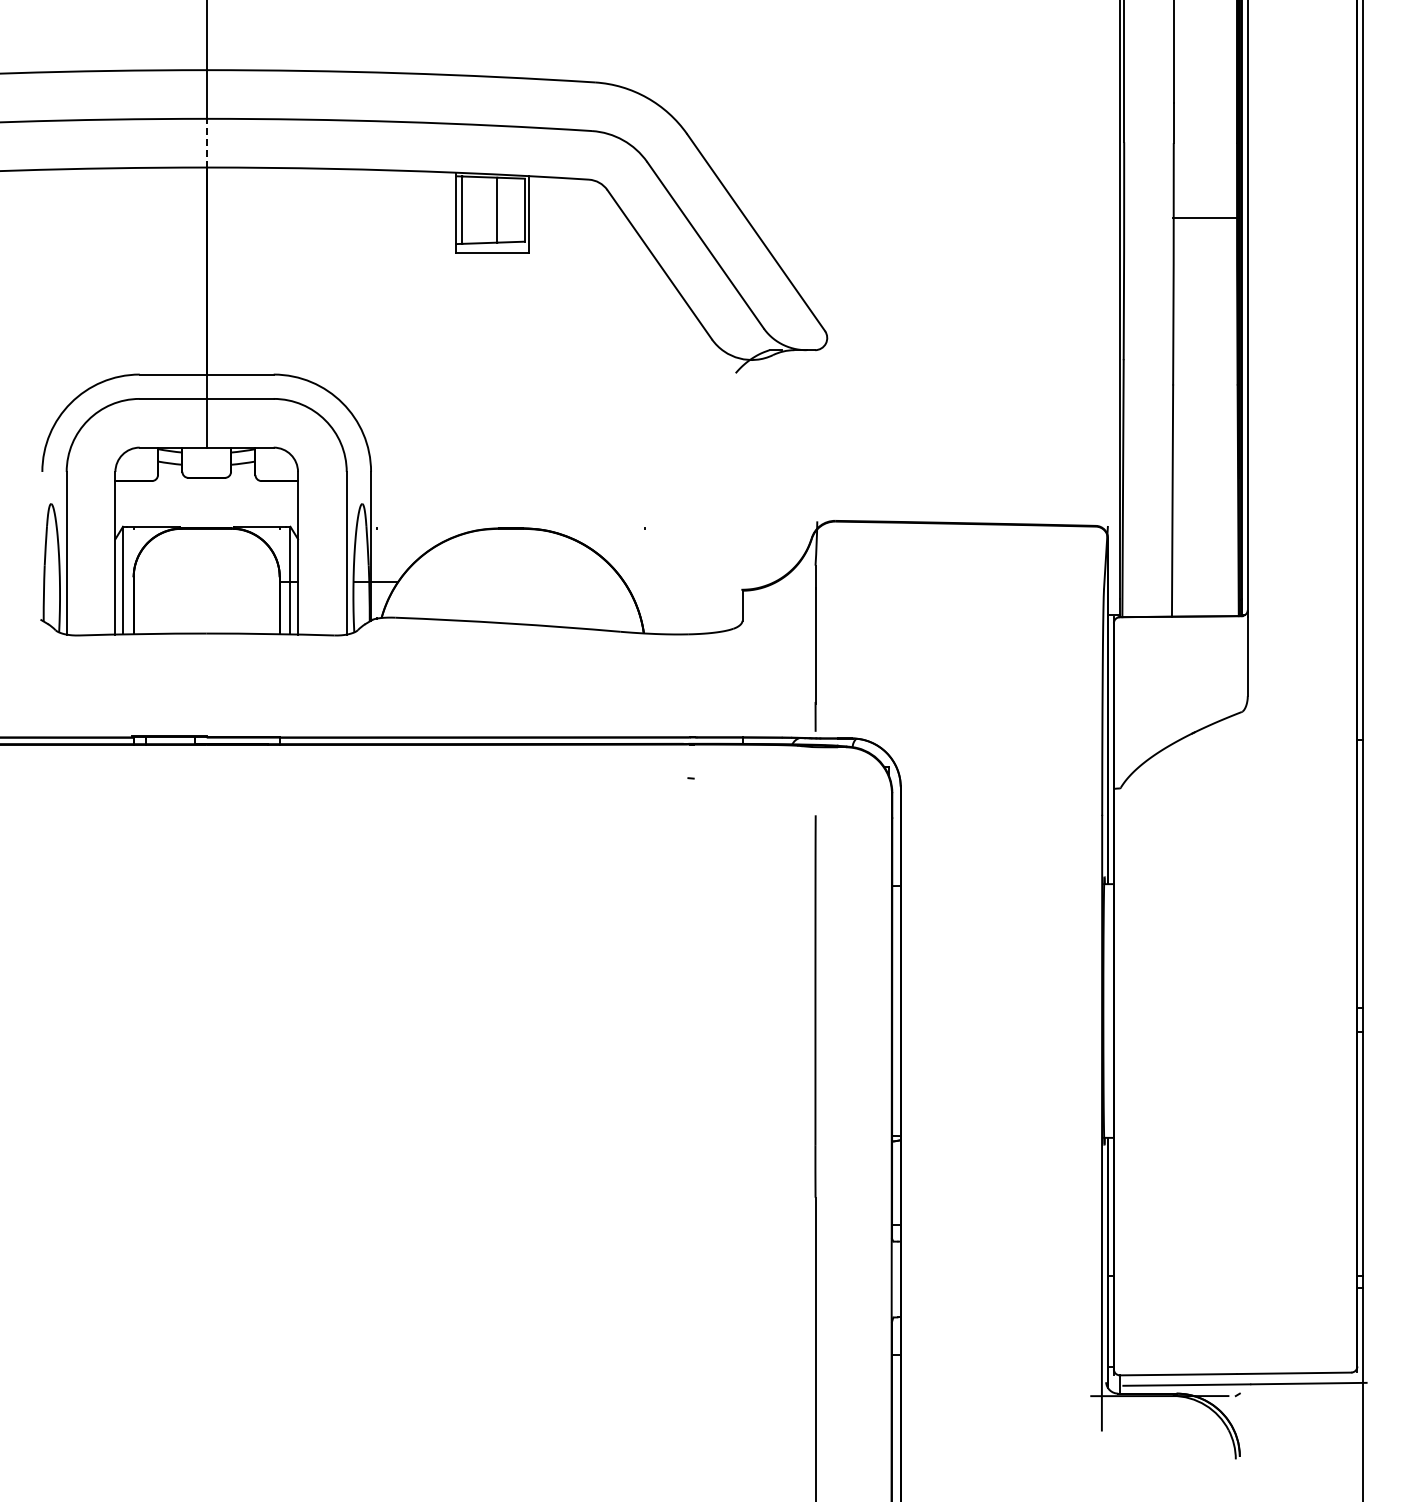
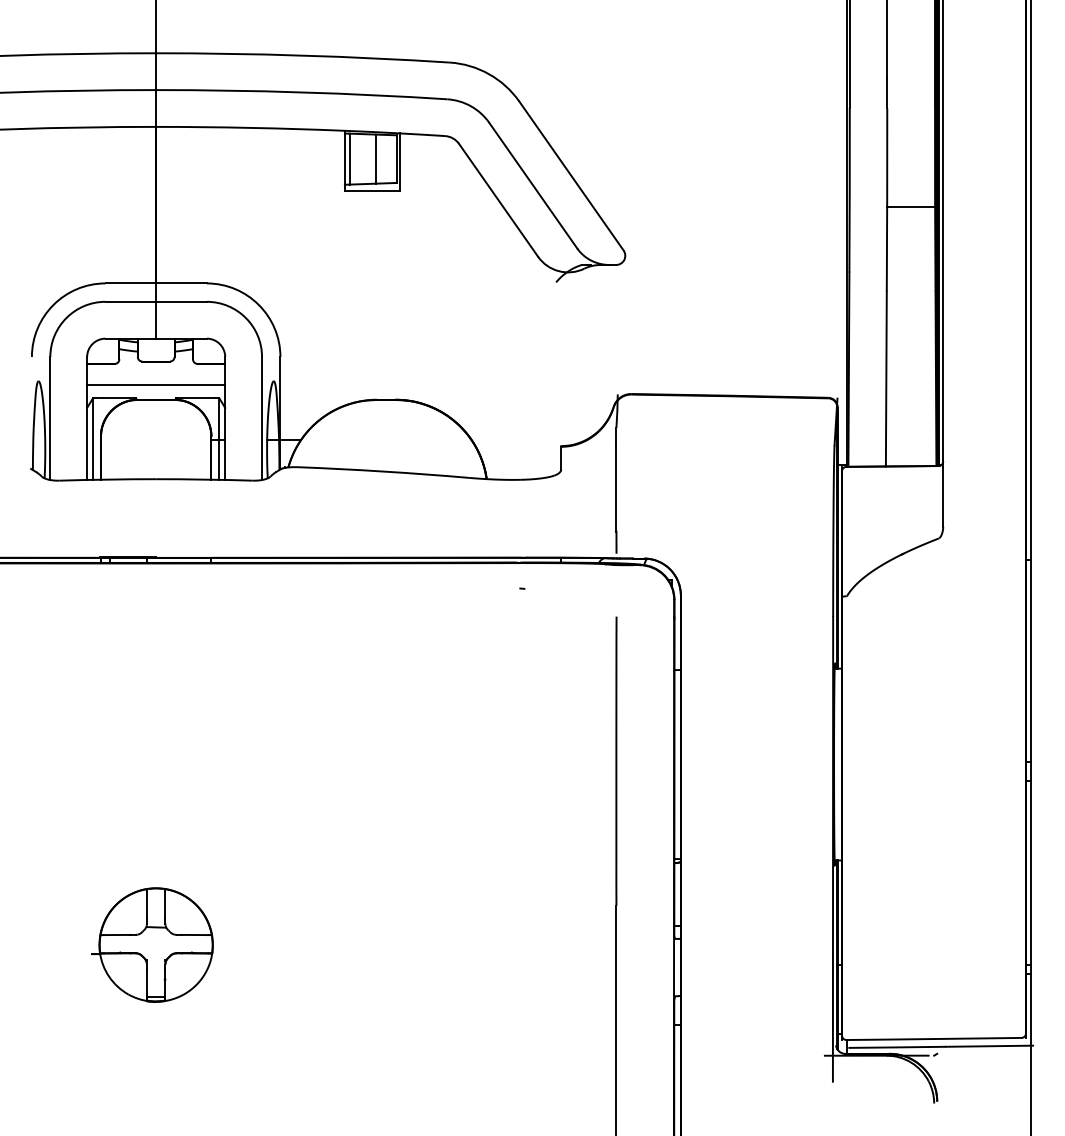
line: (206, 142) -> (156, 107), dashed -> solid
line: (1205, 217) -> (911, 207), moved
line: (206, 508) -> (156, 384), added
part: (201, 1249) -> (152, 944), added

